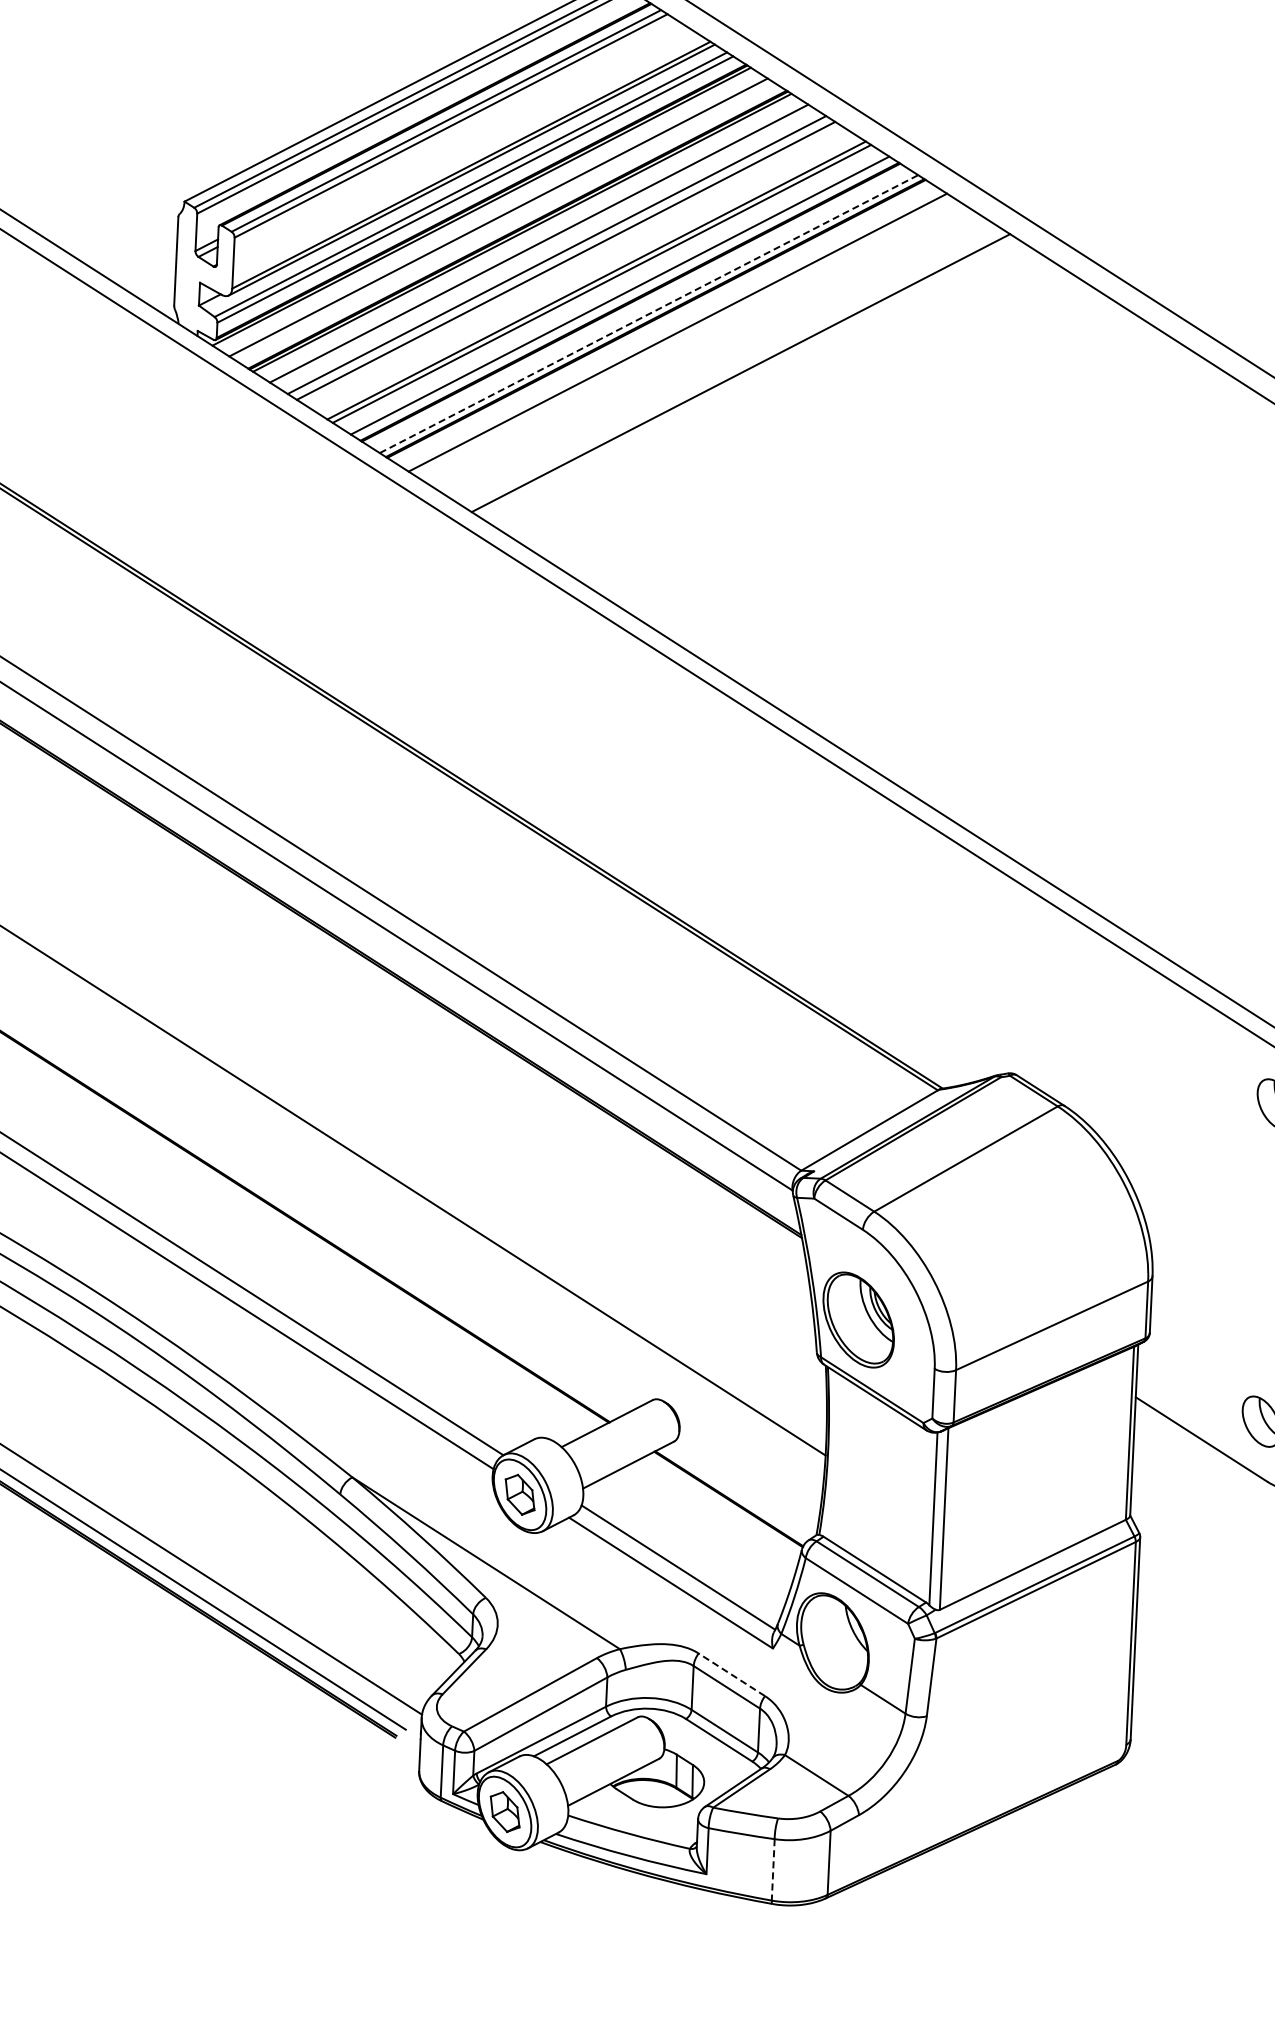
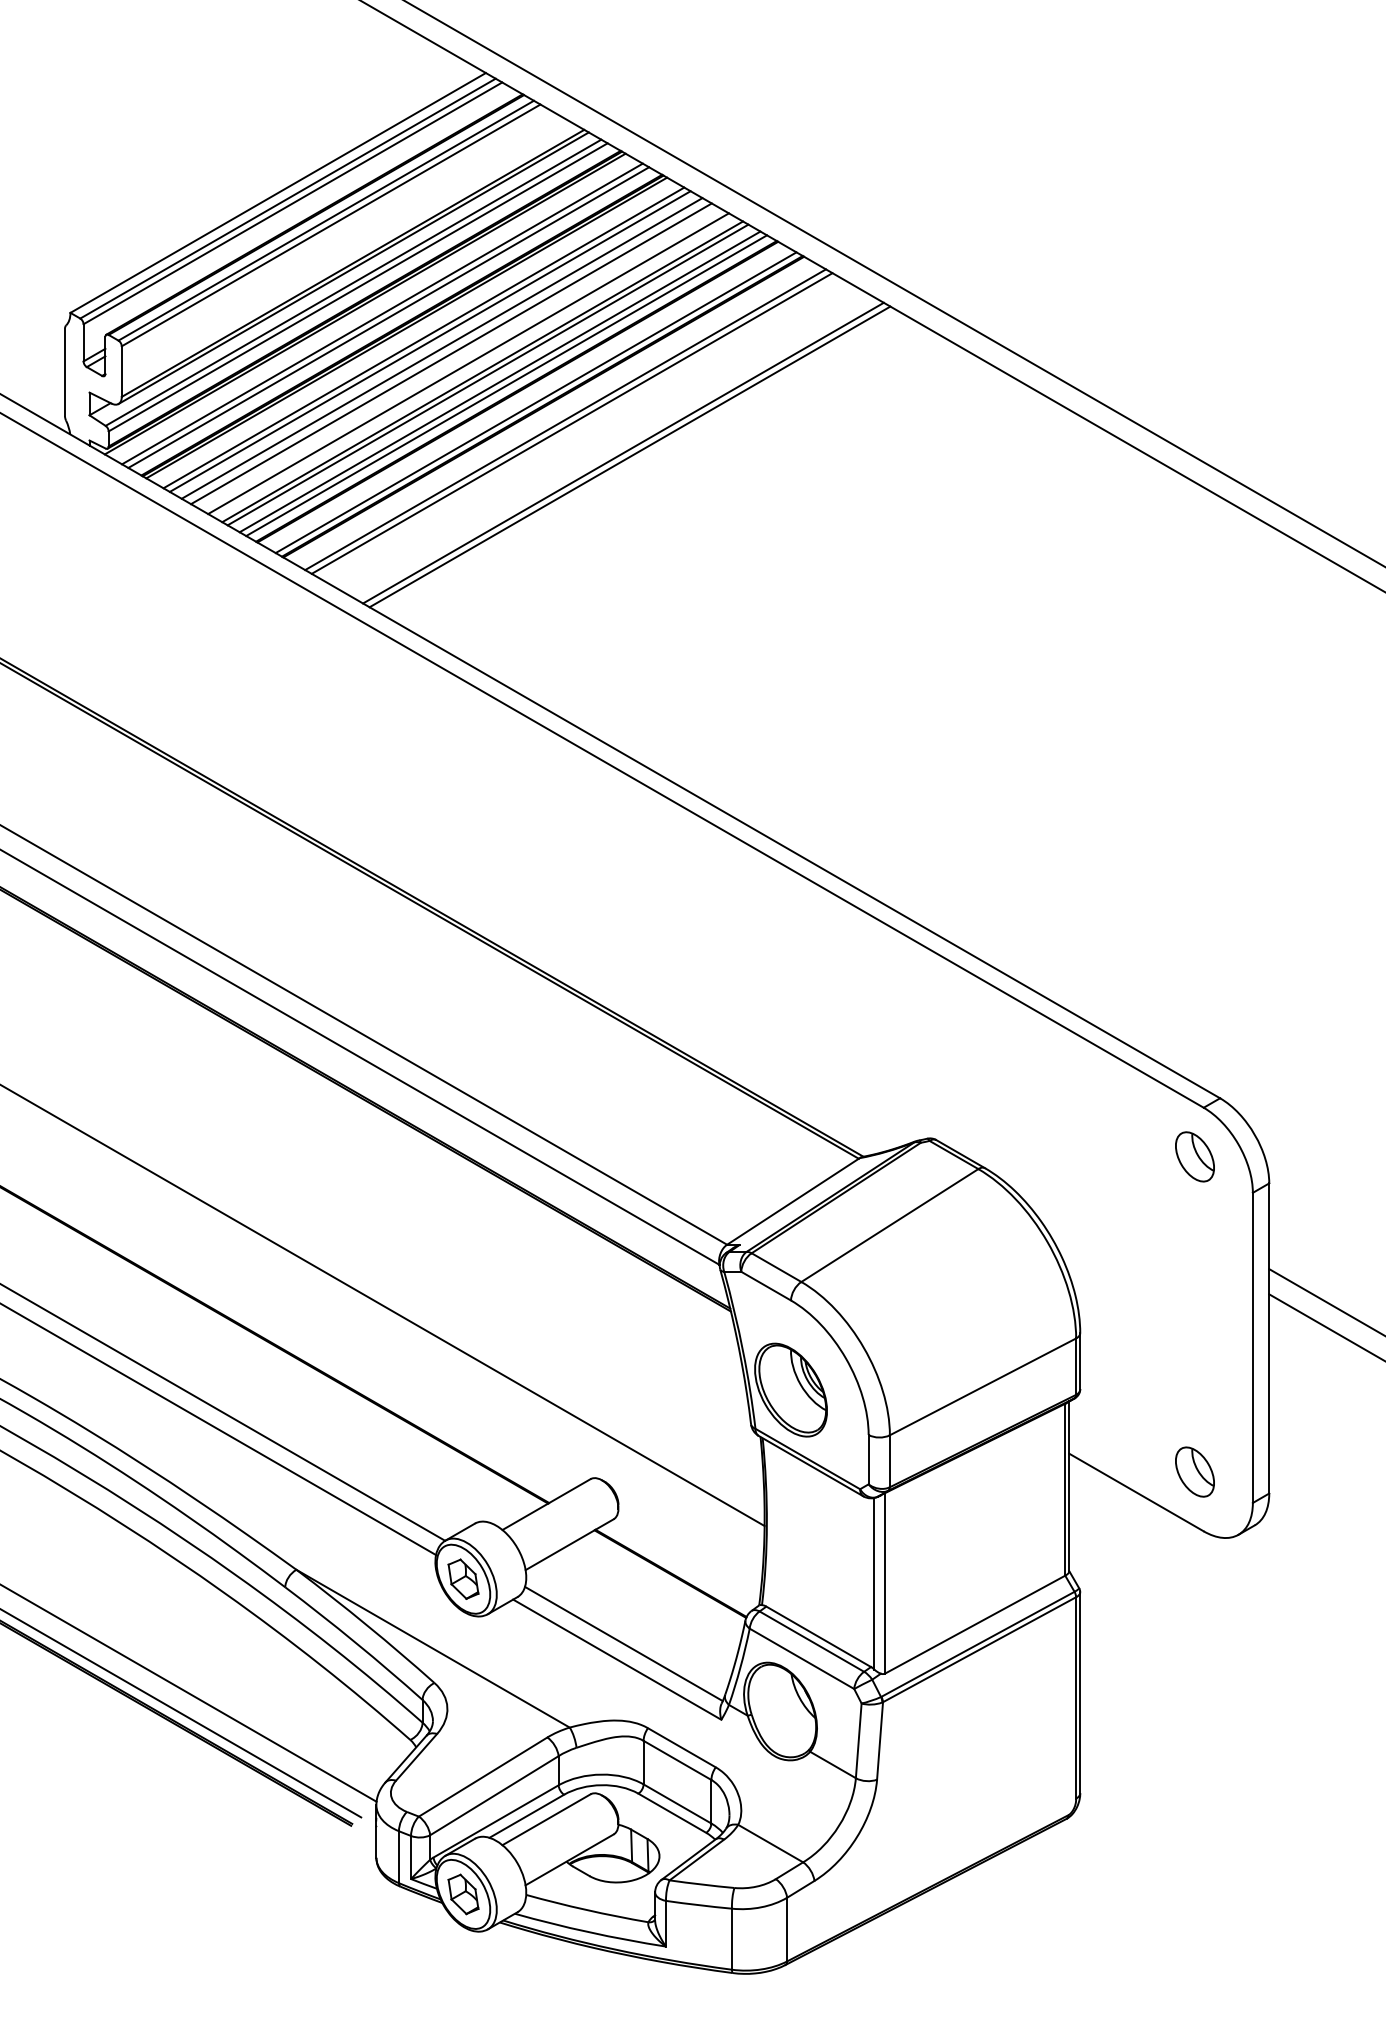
line: (504, 221) -> (388, 317), added
line: (544, 247) -> (429, 341), added
line: (582, 271) -> (468, 363), added
line: (613, 291) -> (499, 381), added
line: (649, 313) -> (536, 402), dashed -> solid
line: (683, 336) -> (571, 423), added
line: (734, 368) -> (623, 452), added
line: (731, 1674) -> (681, 1747), dashed -> solid
line: (773, 1870) -> (732, 1939), dashed -> solid

